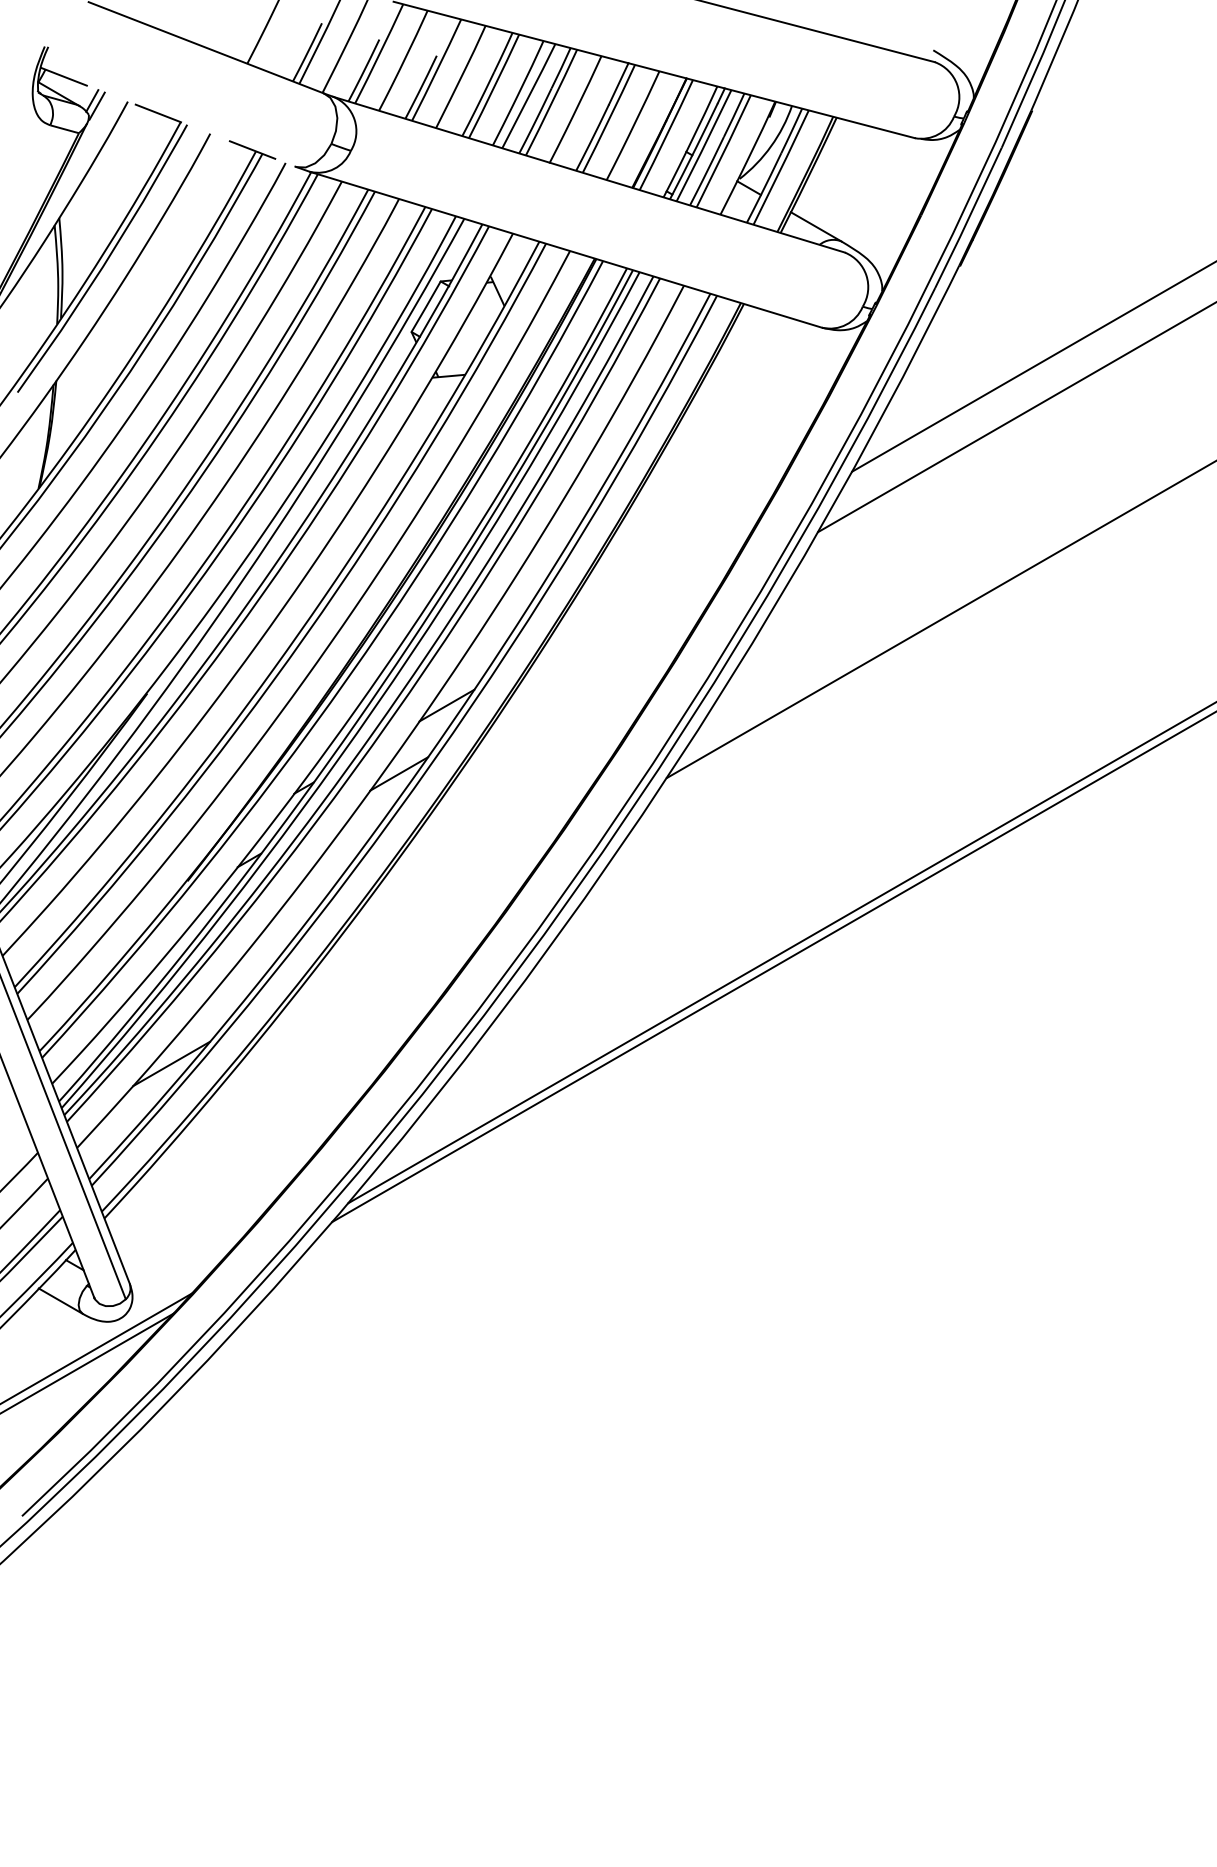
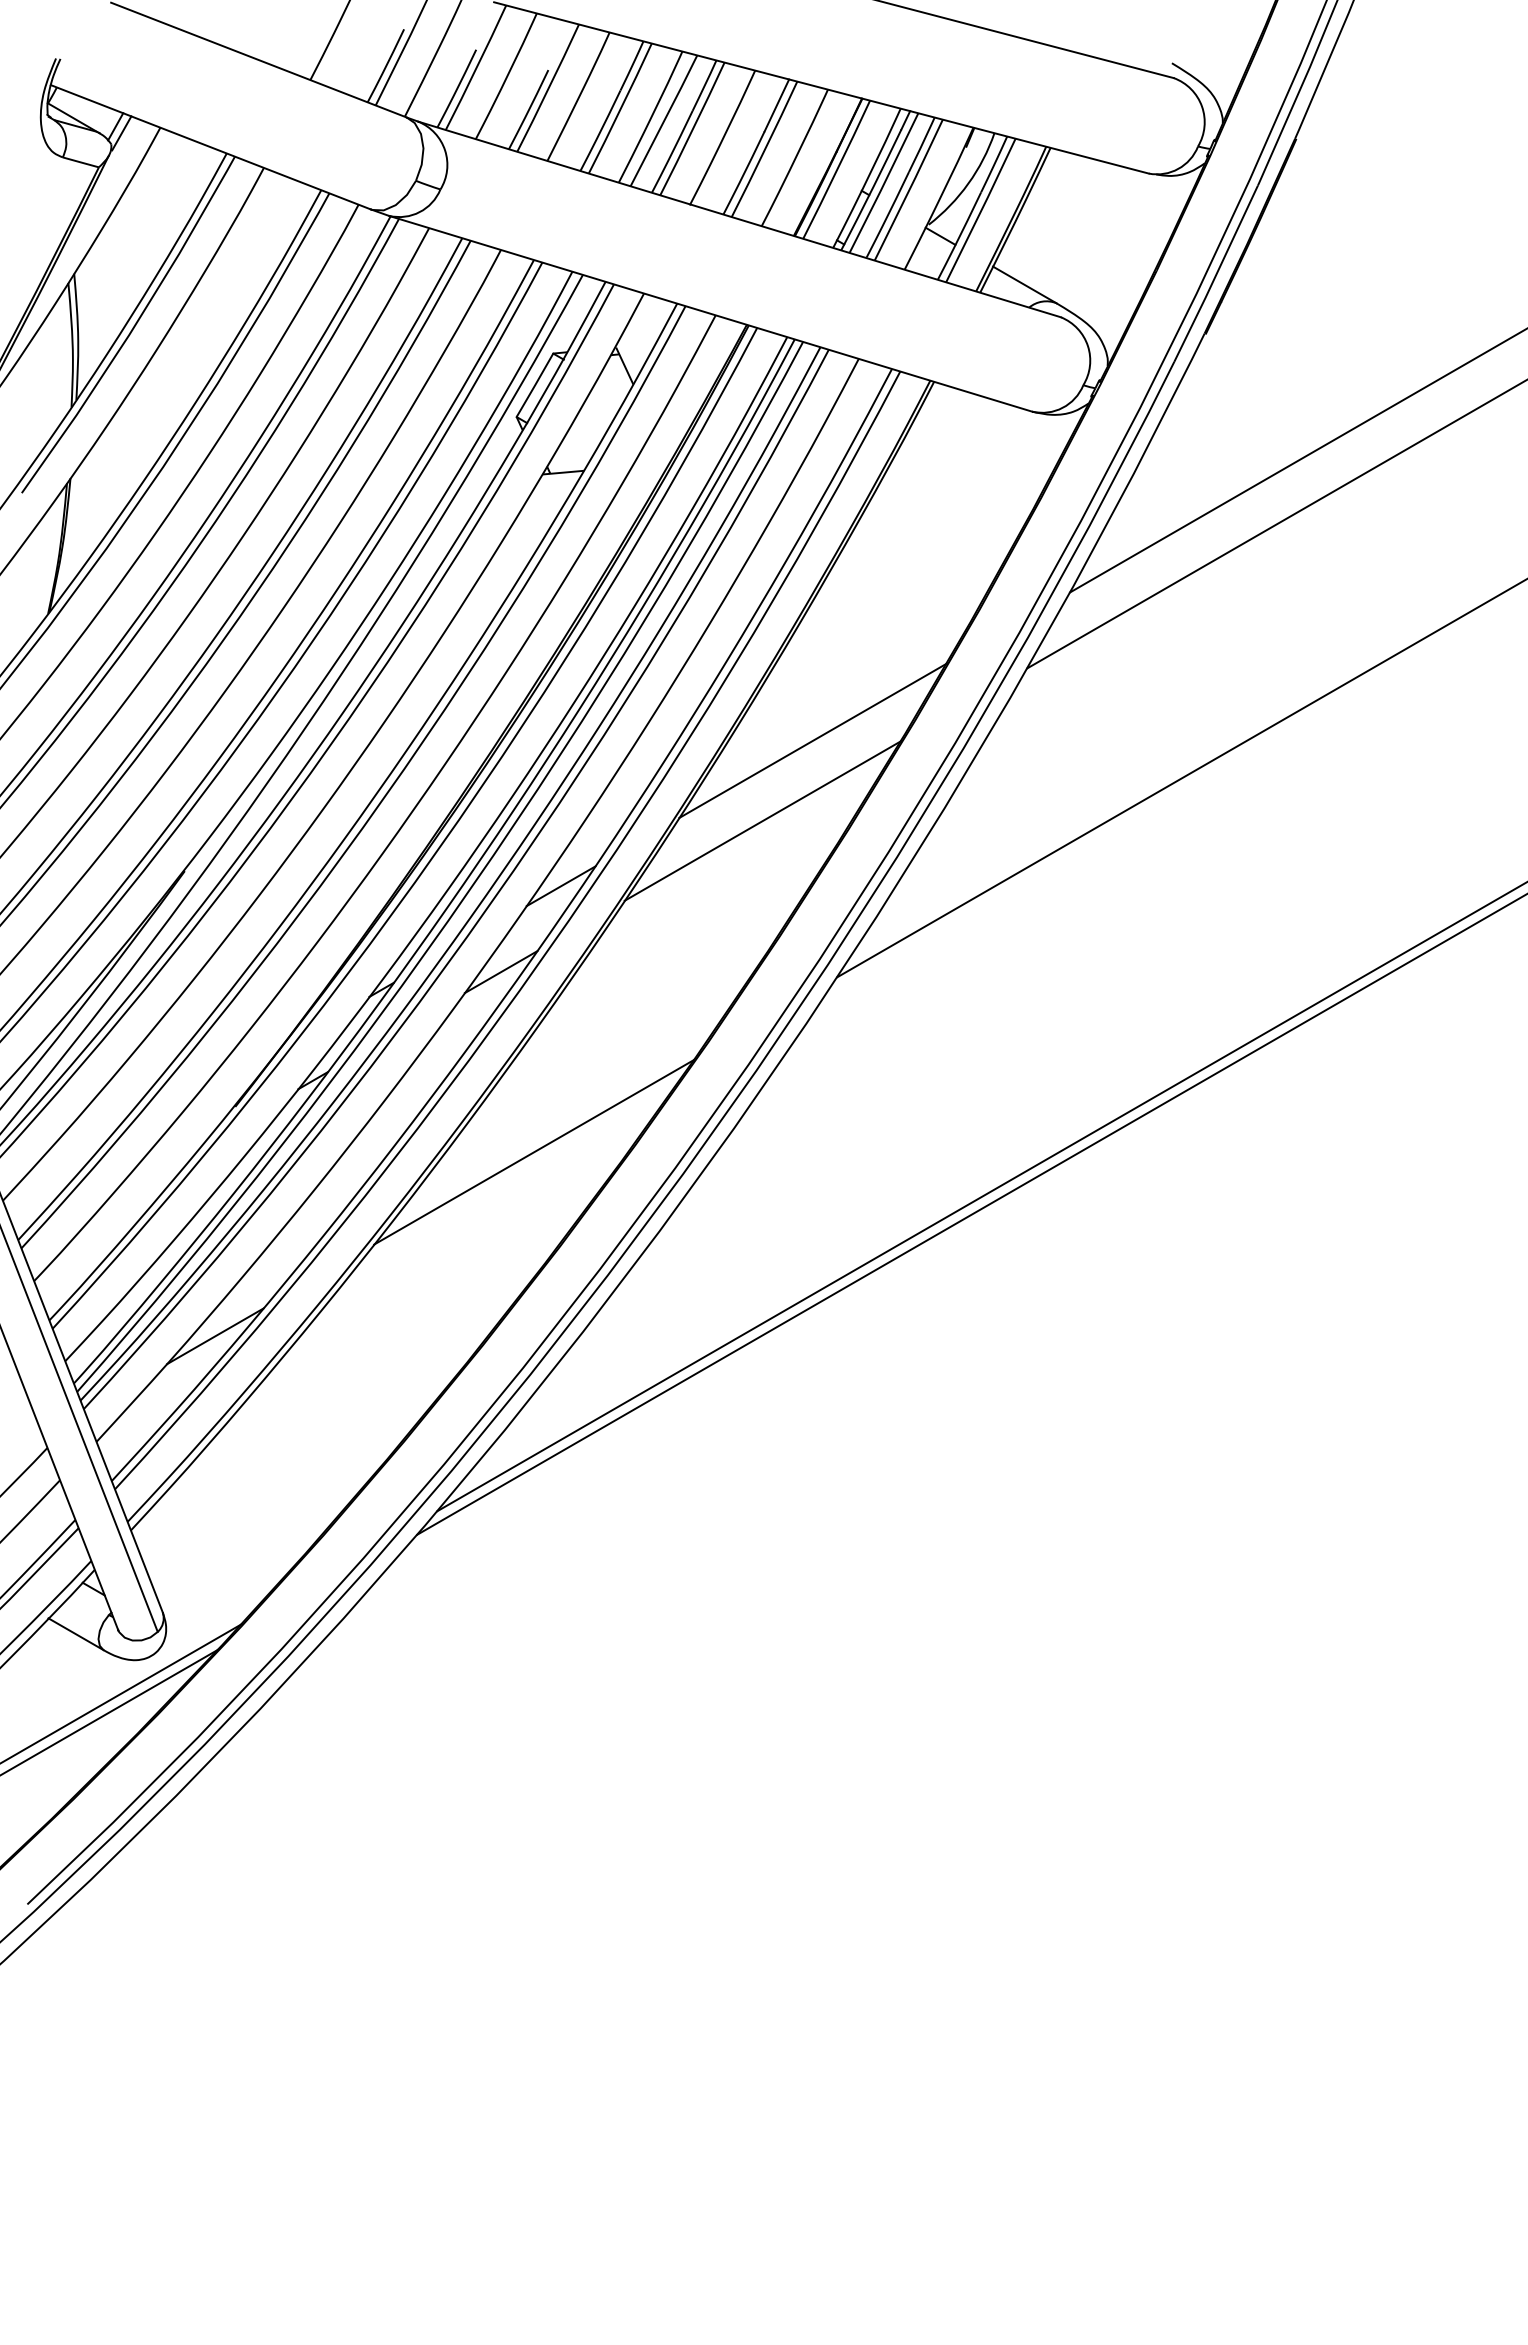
line: (167, 117) -> (210, 147), dashed -> solid
line: (647, 589) -> (812, 740), added
line: (607, 653) -> (762, 820), added
line: (425, 916) -> (534, 1151), added

